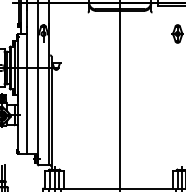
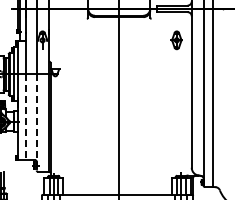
line: (27, 111) -> (26, 117), solid -> dashed
line: (37, 116) -> (36, 122), solid -> dashed

